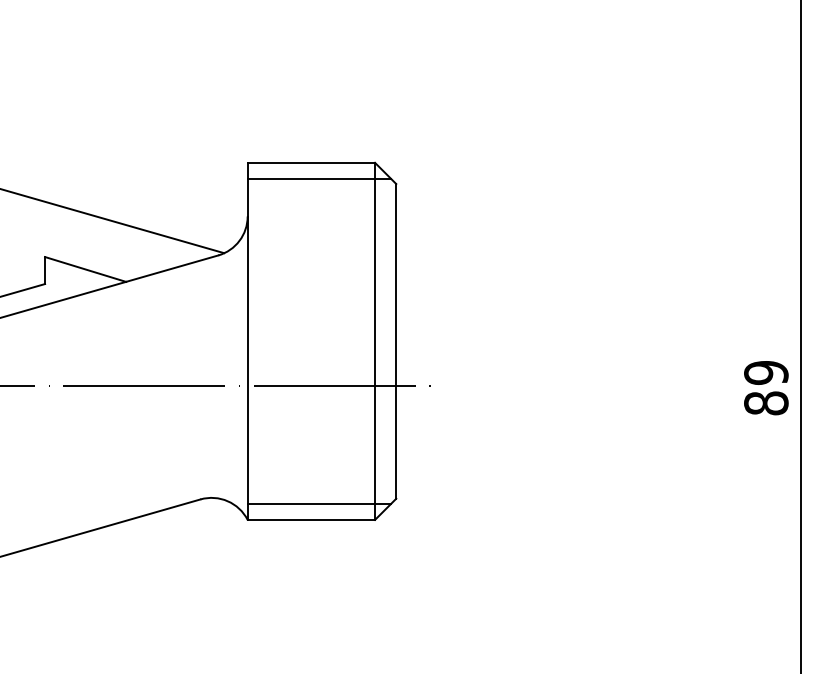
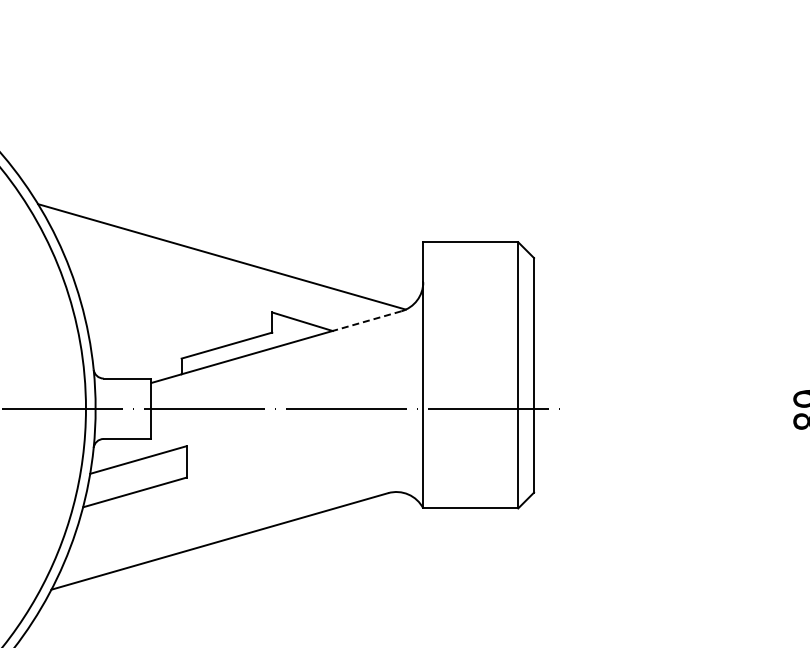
line: (319, 177) -> (476, 253), removed
line: (172, 269) -> (367, 321), solid -> dashed
line: (319, 503) -> (476, 496), removed

